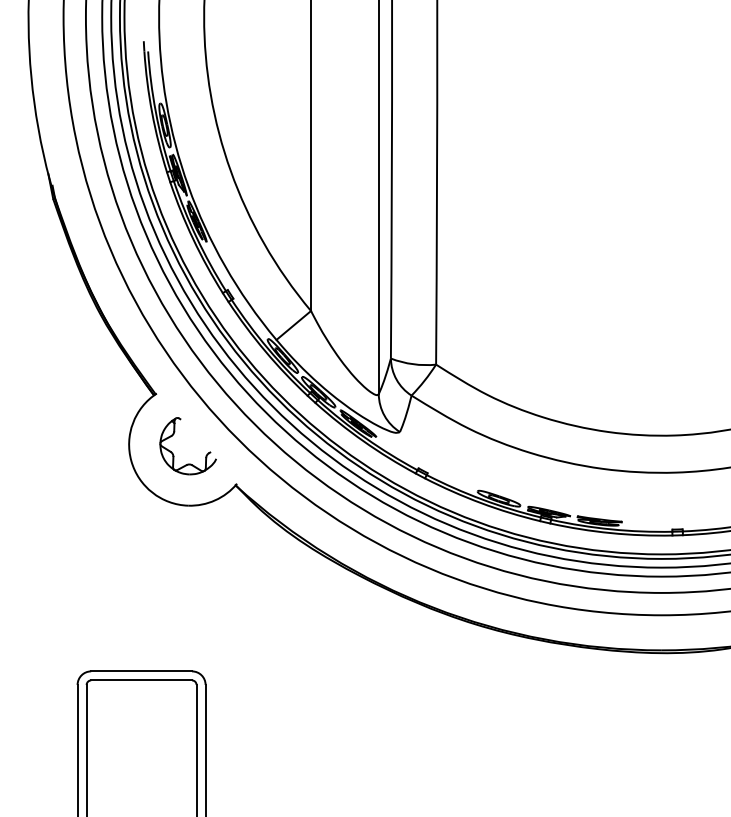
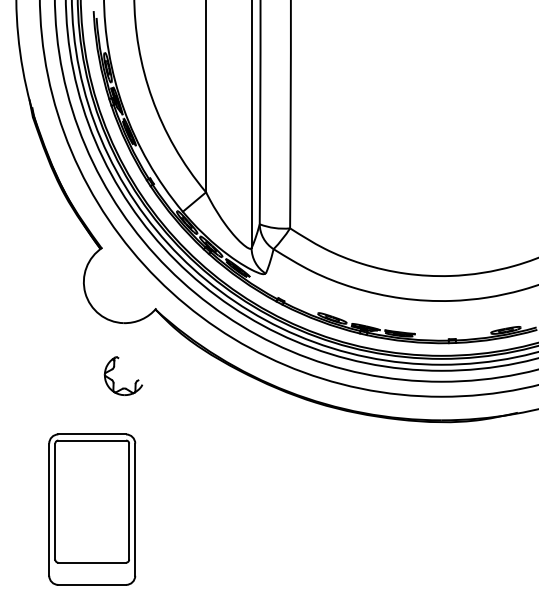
part: (174, 454) -> (114, 381), moved

